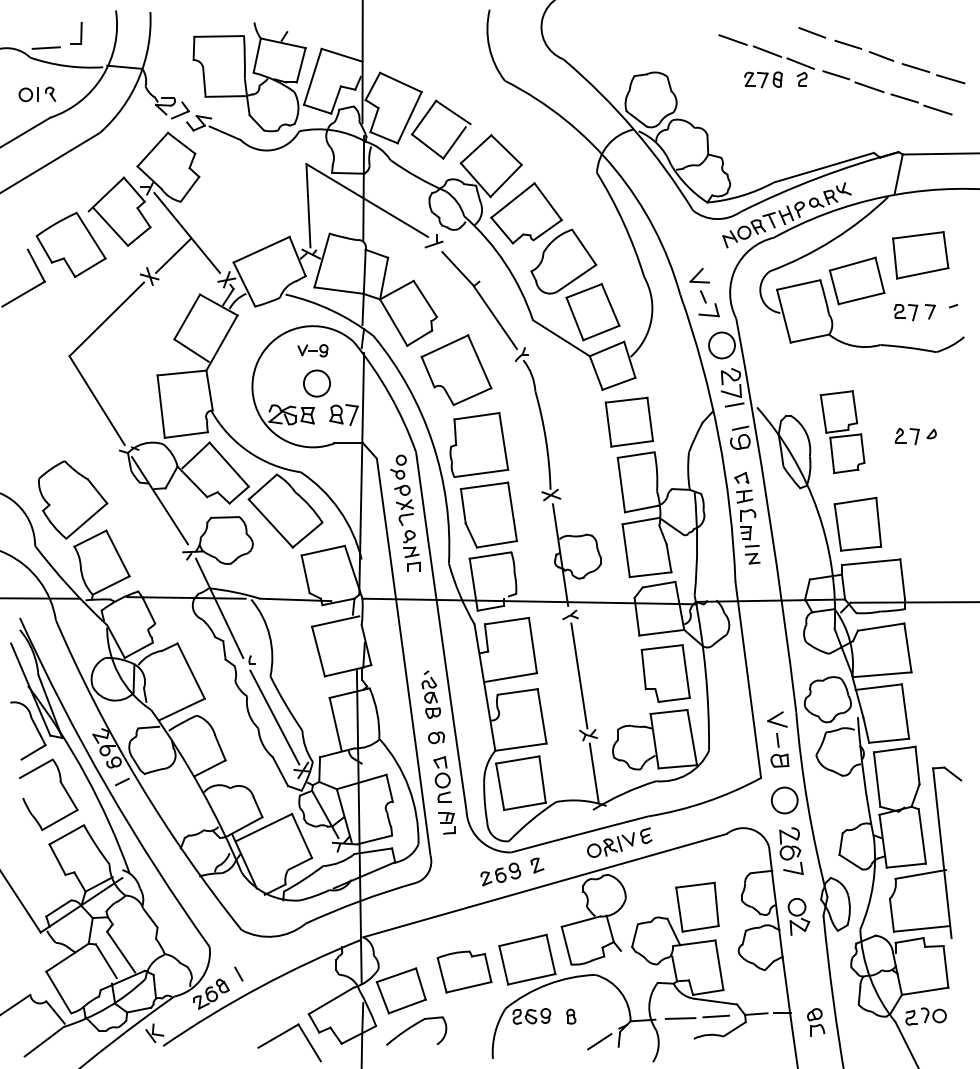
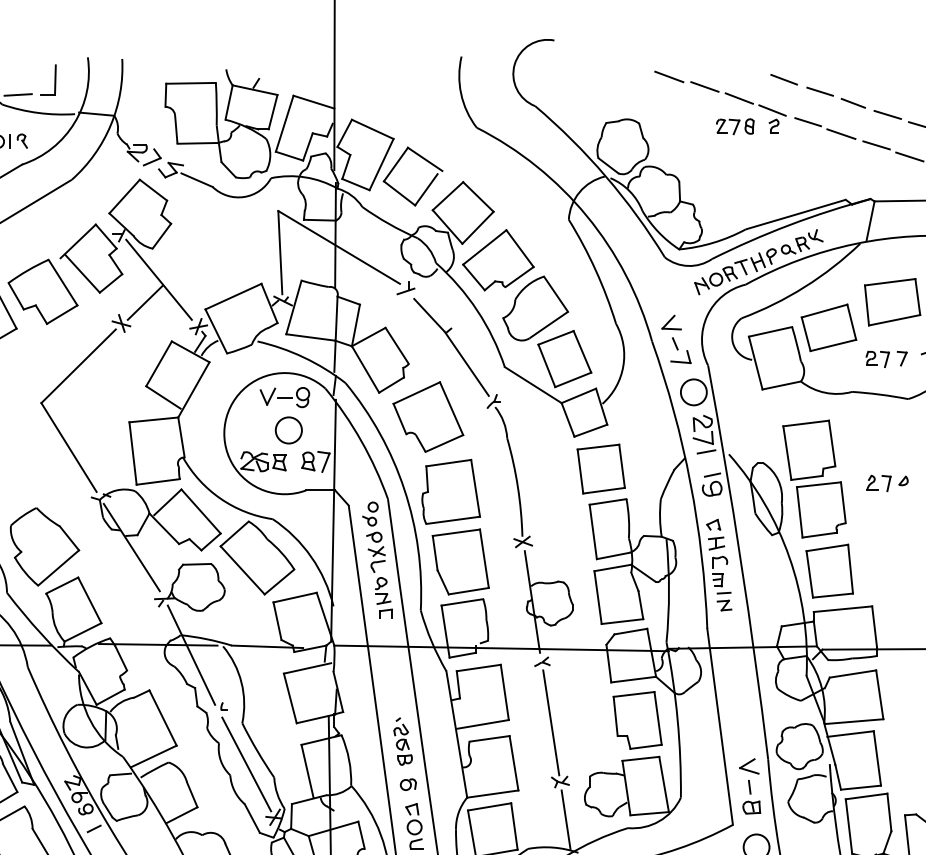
line: (697, 29) -> (669, 76), added
part: (76, 32) -> (48, 79), size x1.43
part: (312, 350) -> (284, 397), size x1.67
part: (842, 431) -> (814, 478), size x1.43

